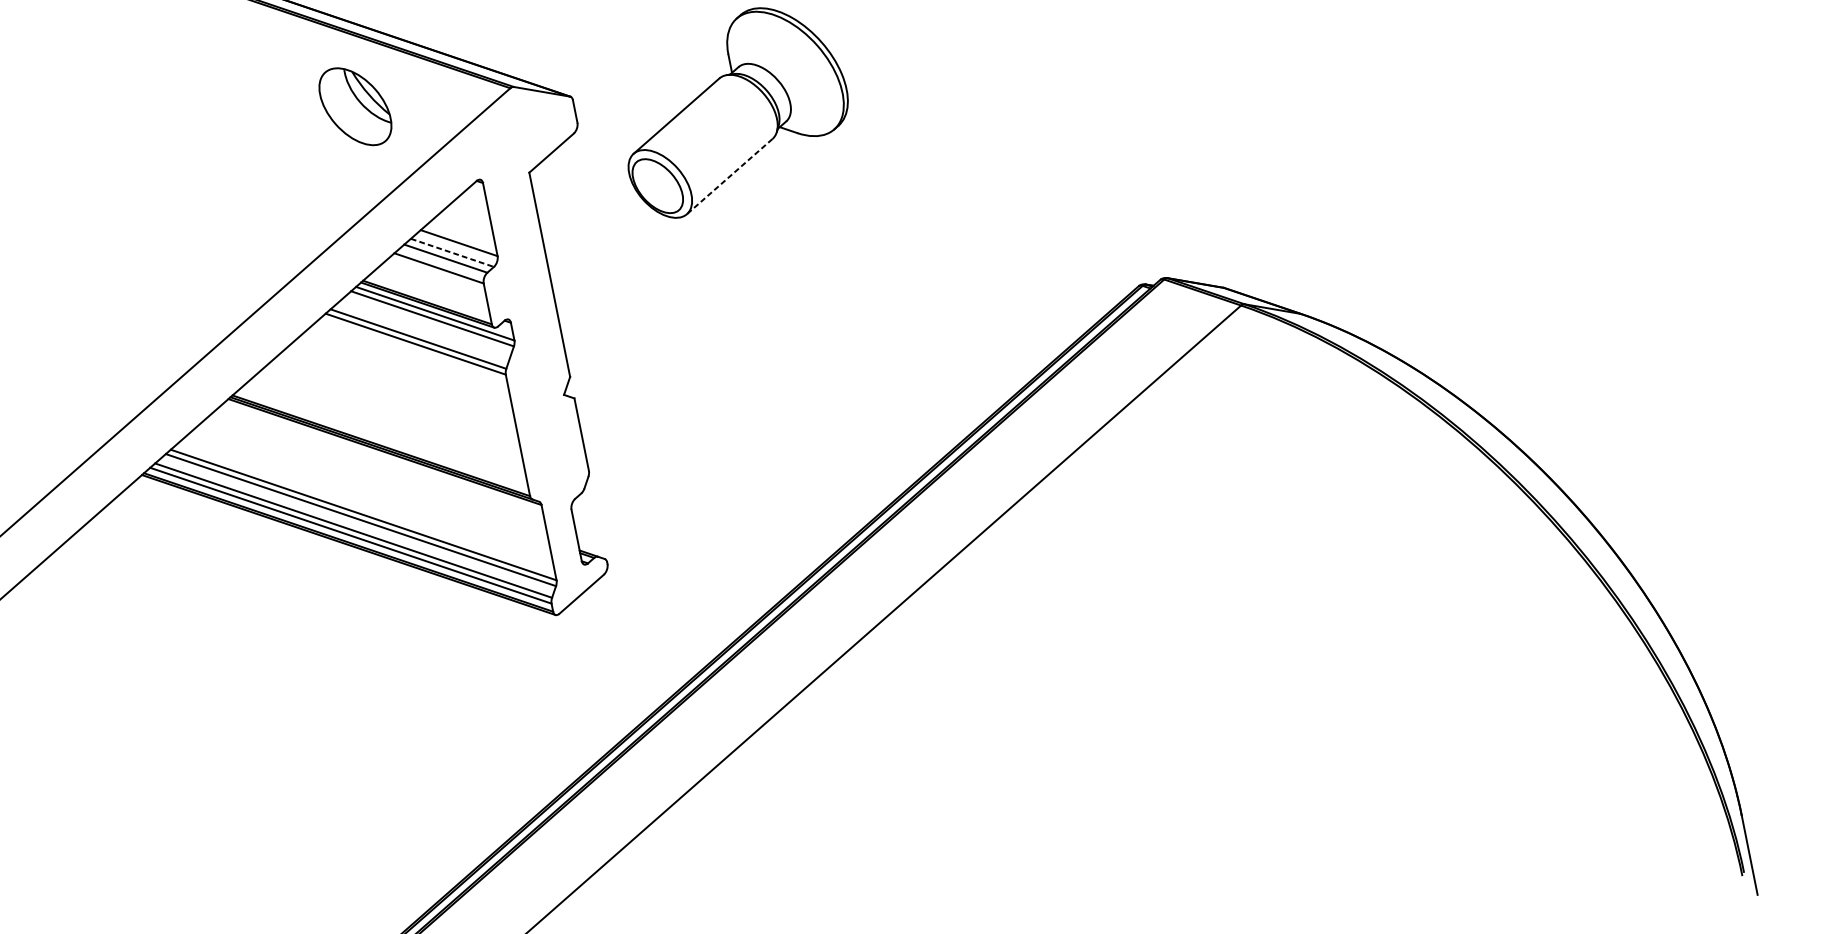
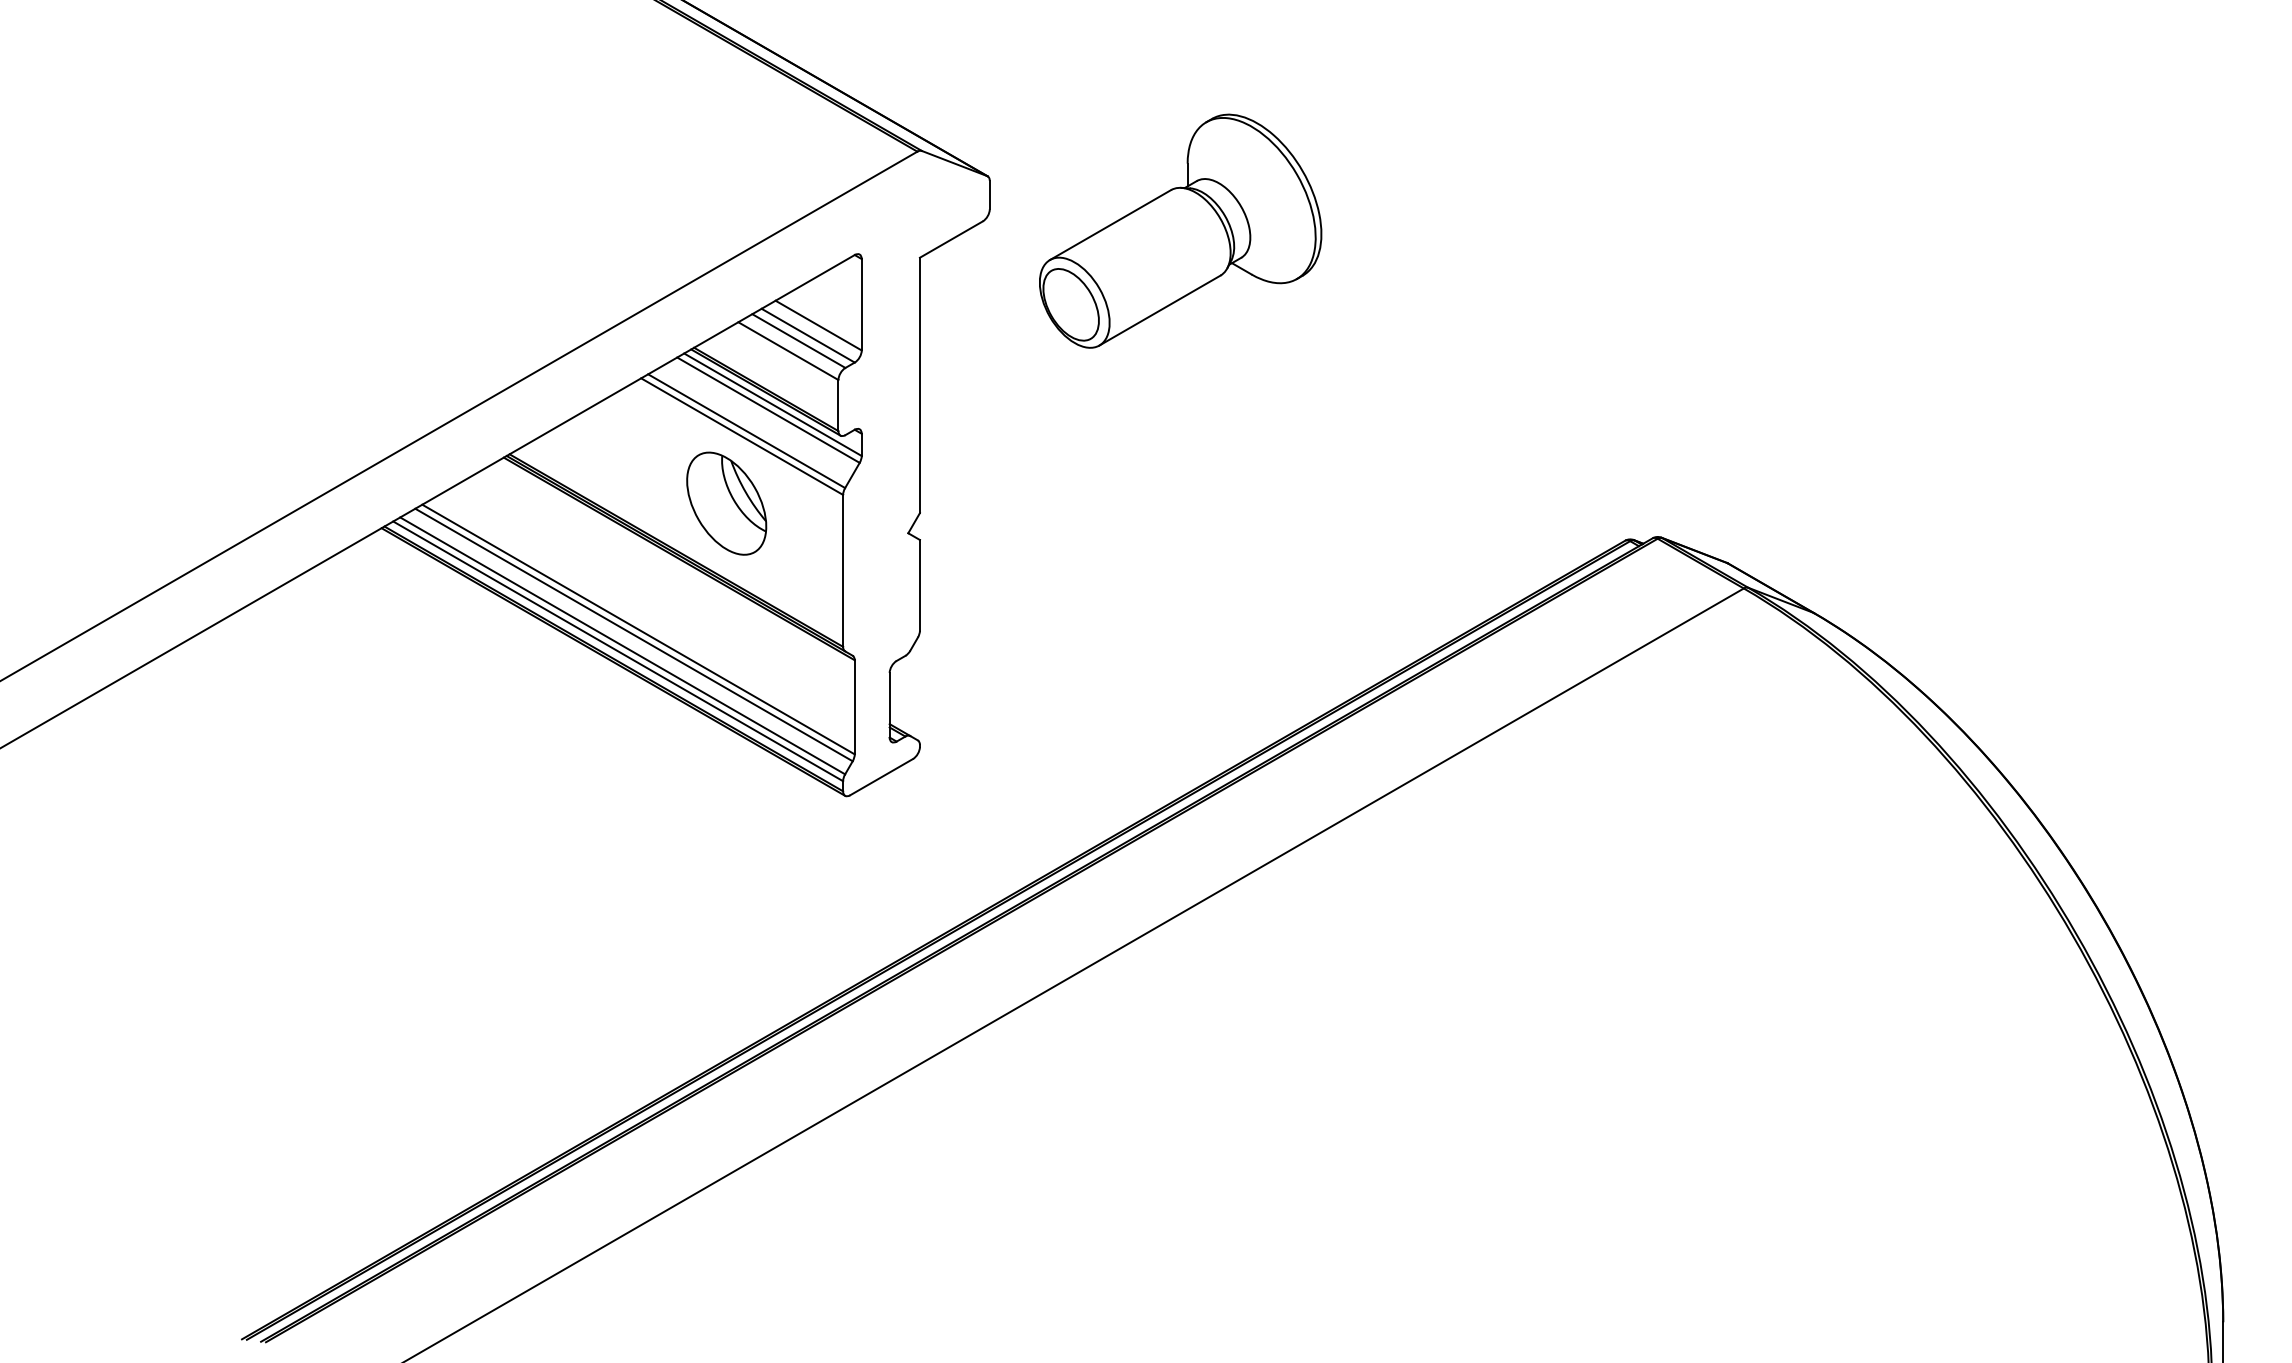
part: (355, 106) -> (726, 503), moved
line: (729, 176) -> (1159, 310), dashed -> solid
line: (452, 252) -> (808, 335), dashed -> solid

